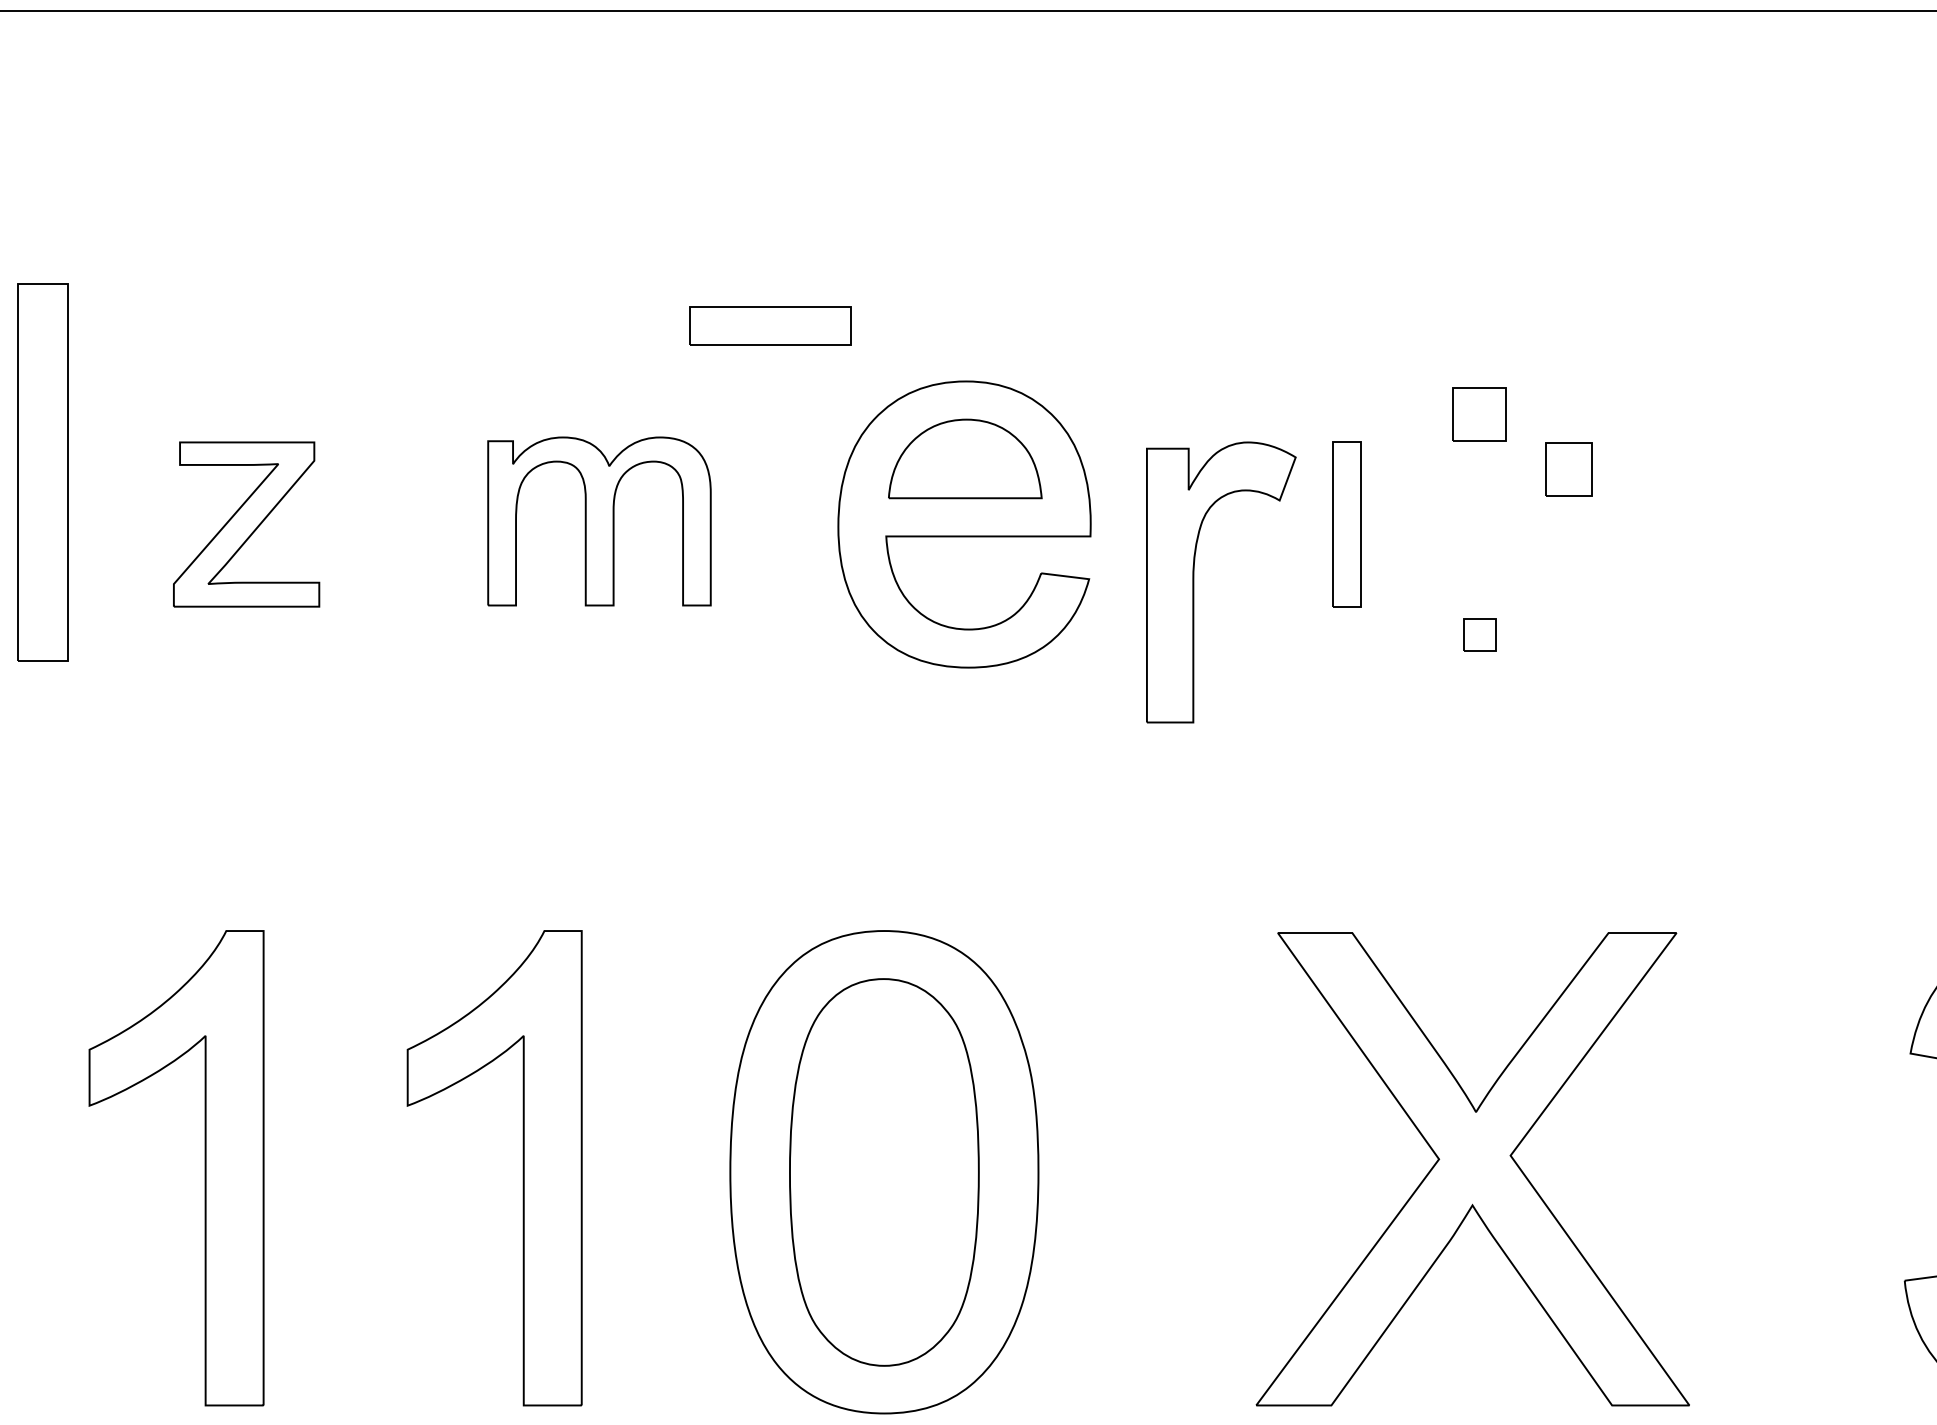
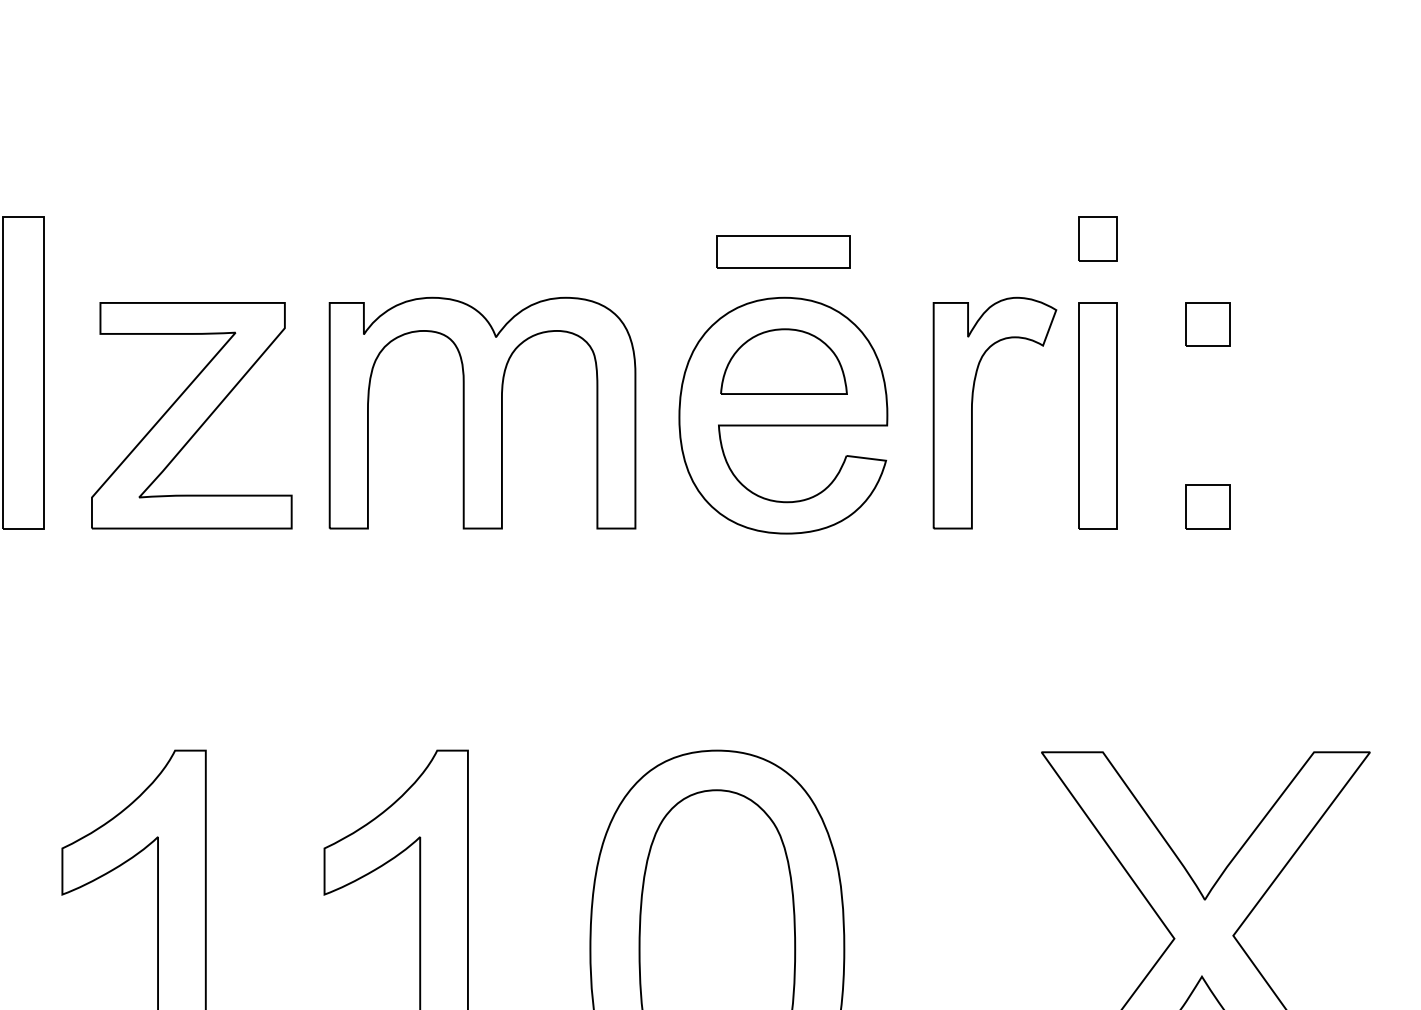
part: (770, 325) -> (783, 251), moved
part: (1568, 469) -> (1098, 239), moved
part: (599, 521) -> (482, 413), size x1.67
part: (246, 524) -> (191, 415), size x1.67
part: (1346, 524) -> (1098, 415), size x1.67
part: (1194, 582) -> (972, 413), moved
part: (1479, 634) -> (1207, 506), size x1.67

